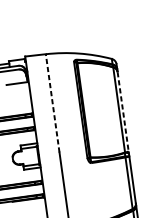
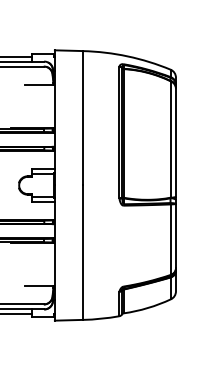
line: (52, 102) -> (82, 117), dashed -> solid
line: (122, 112) -> (175, 143), dashed -> solid

